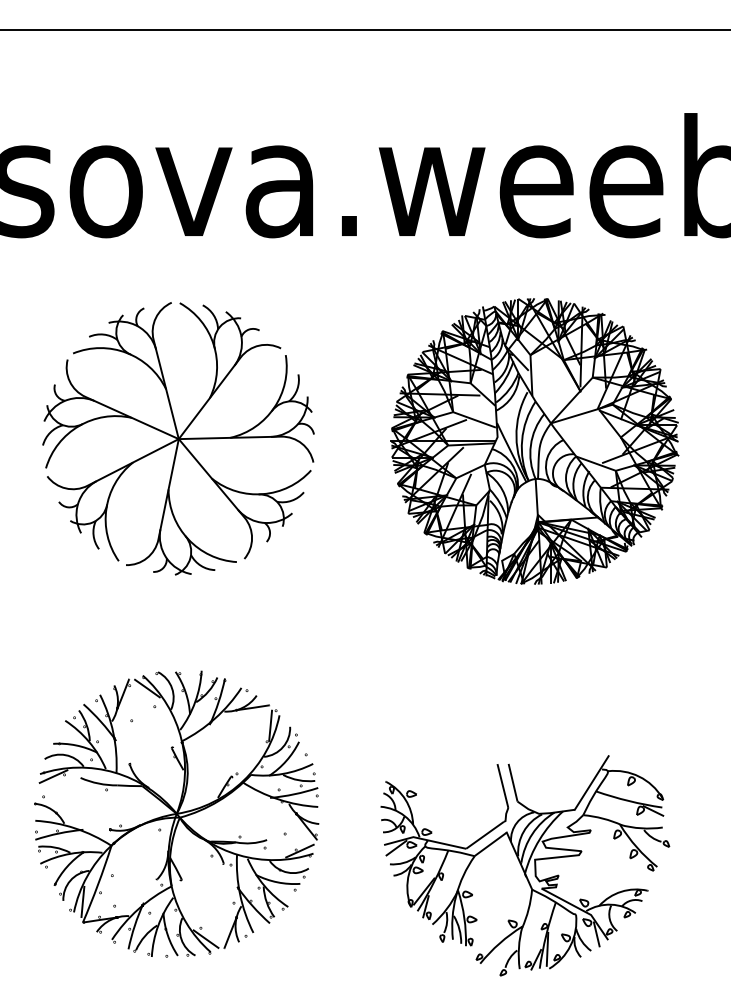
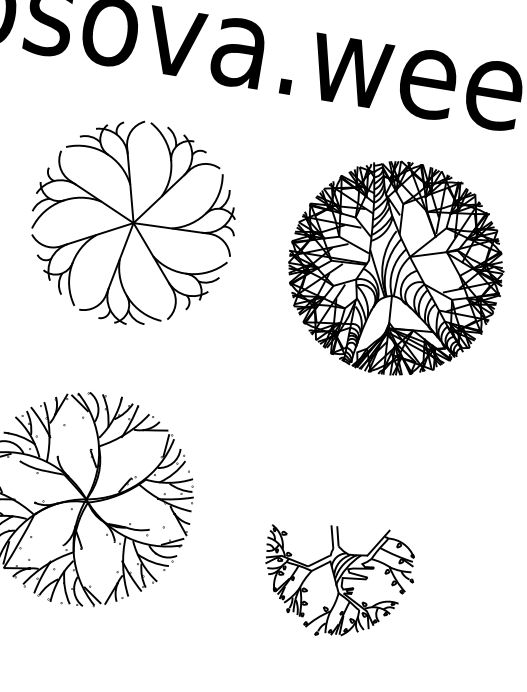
part: (525, 865) -> (337, 580), size x0.7

